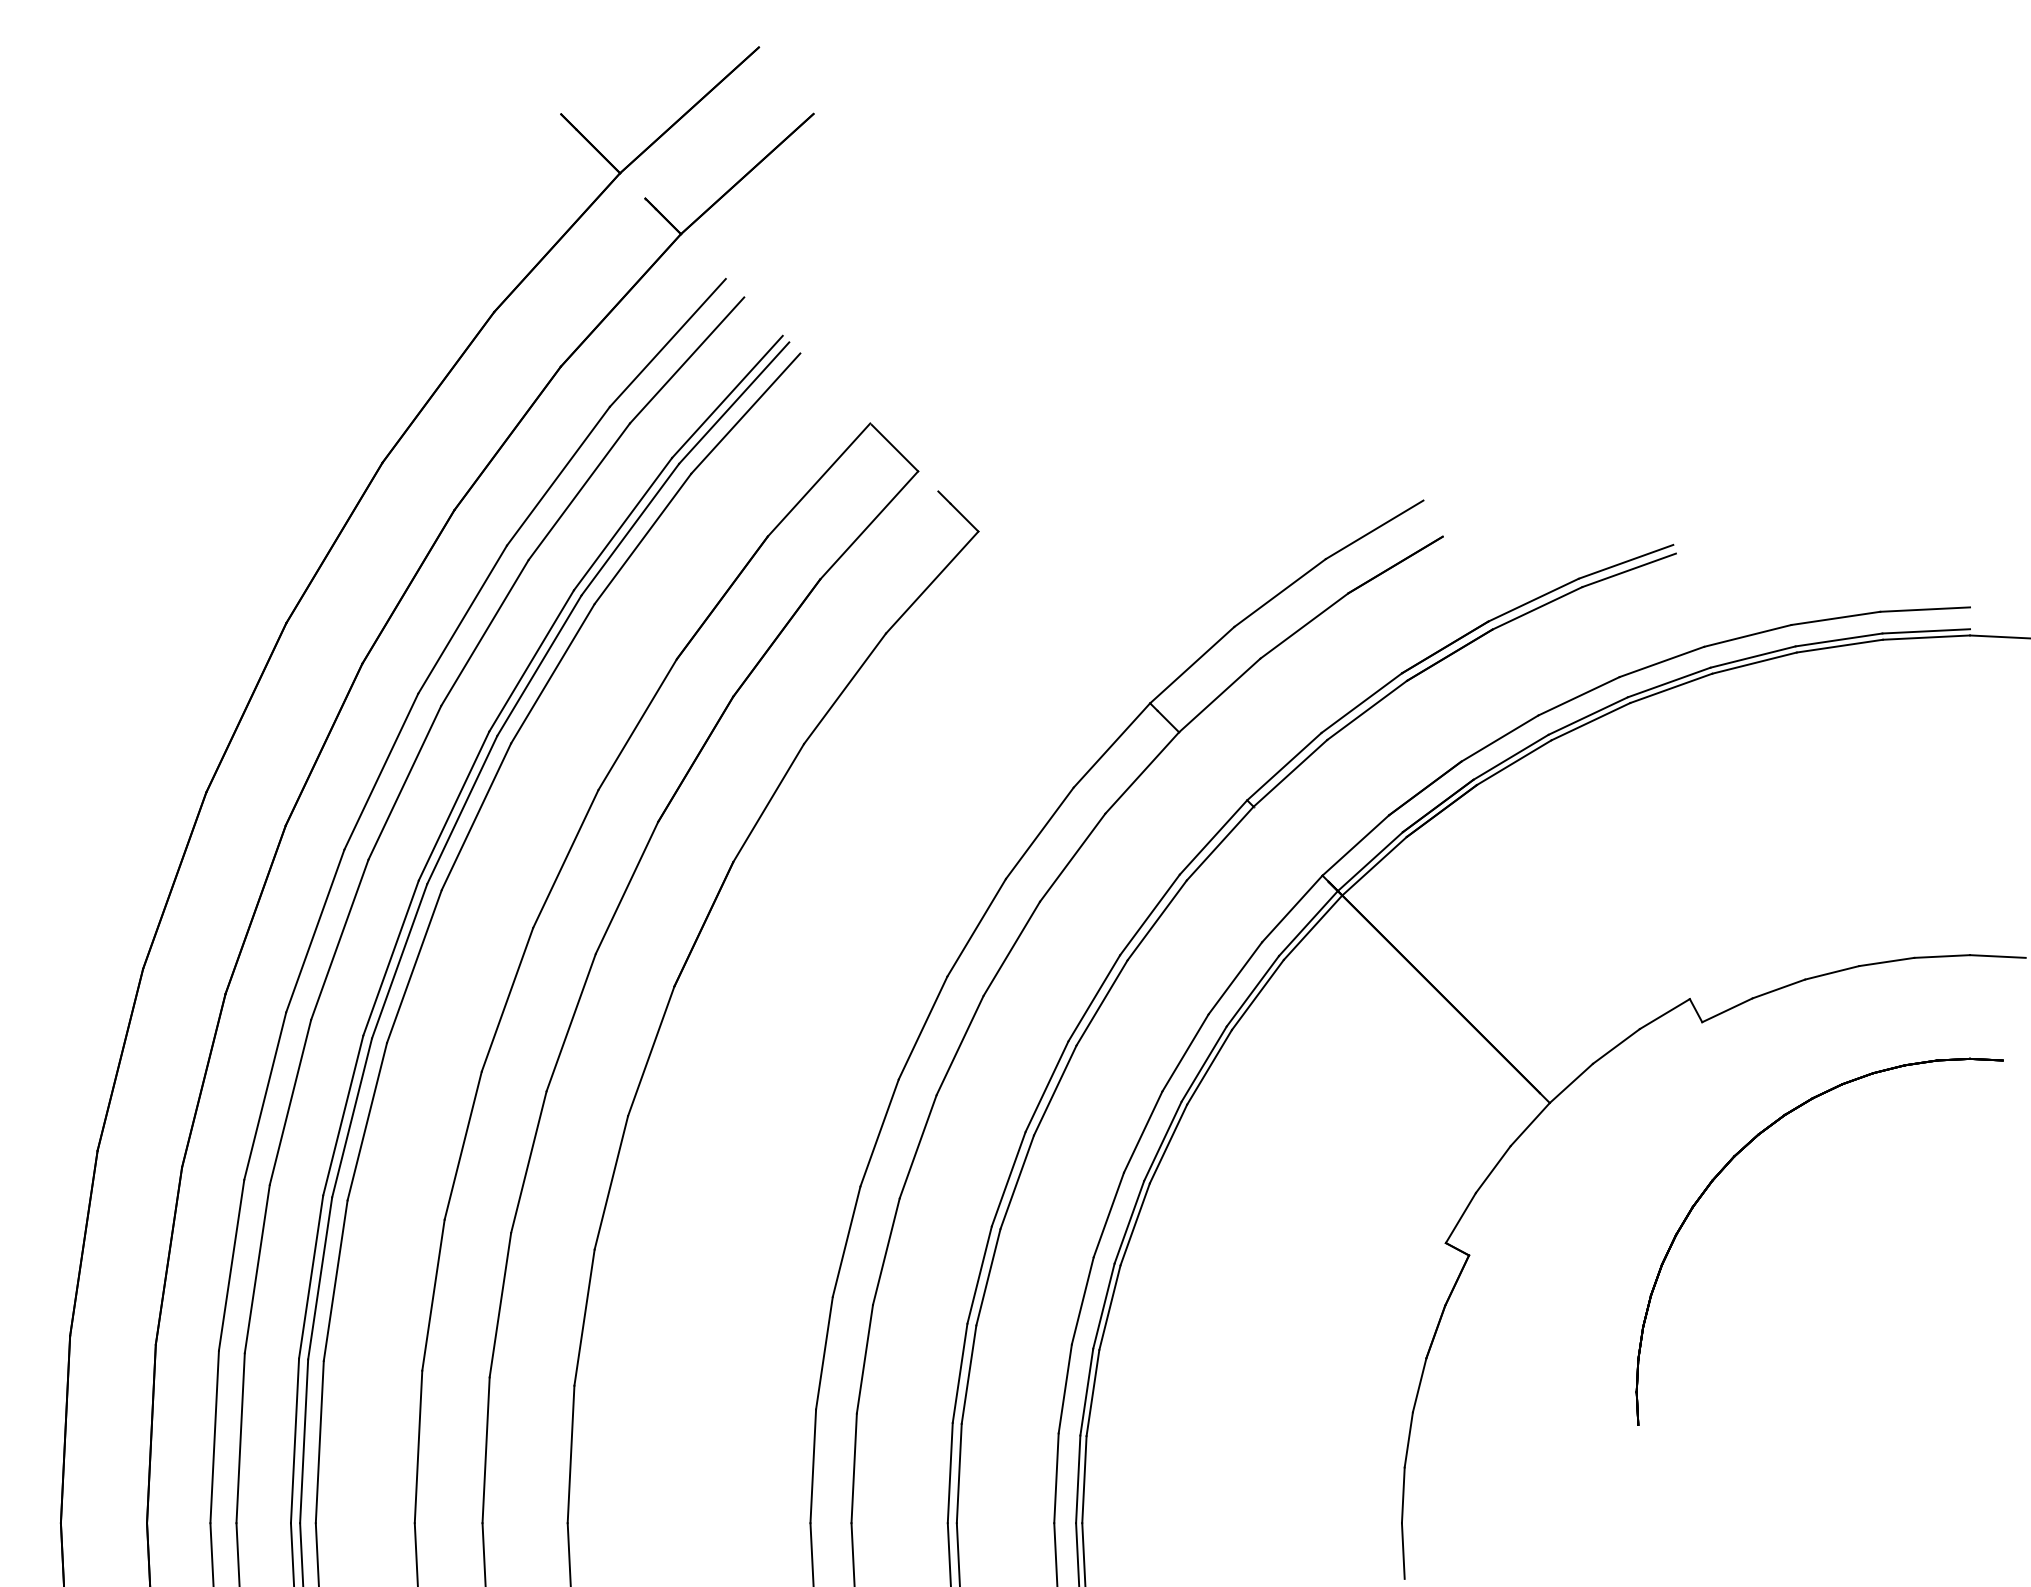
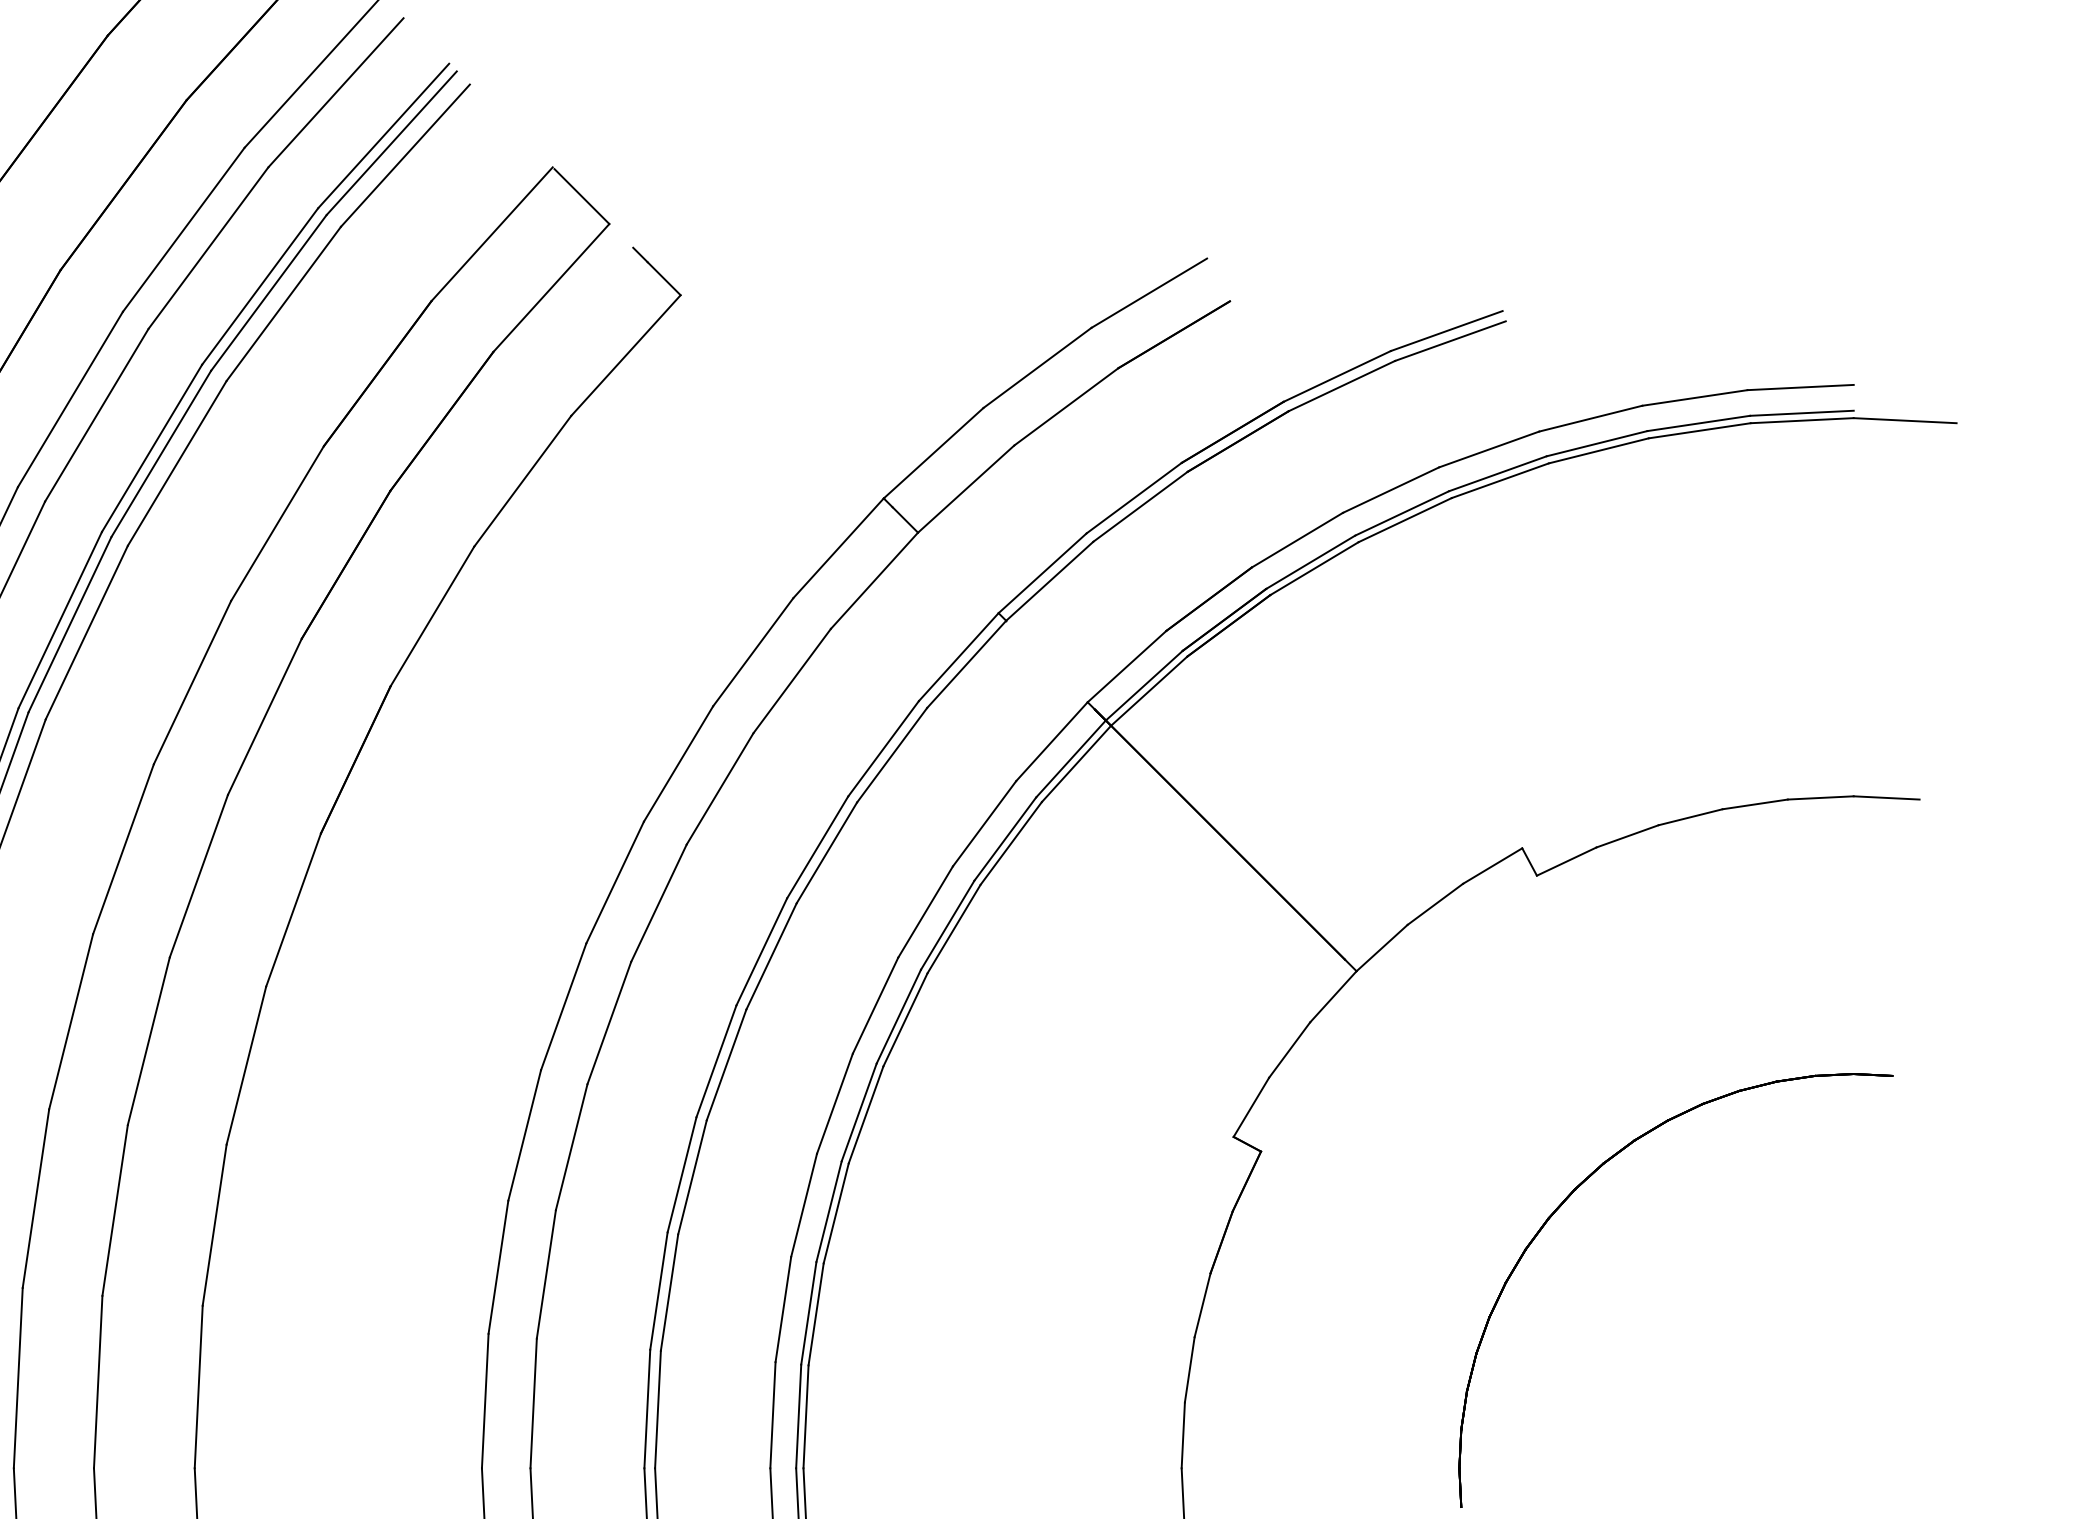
part: (1735, 1157) -> (1576, 1190), moved

